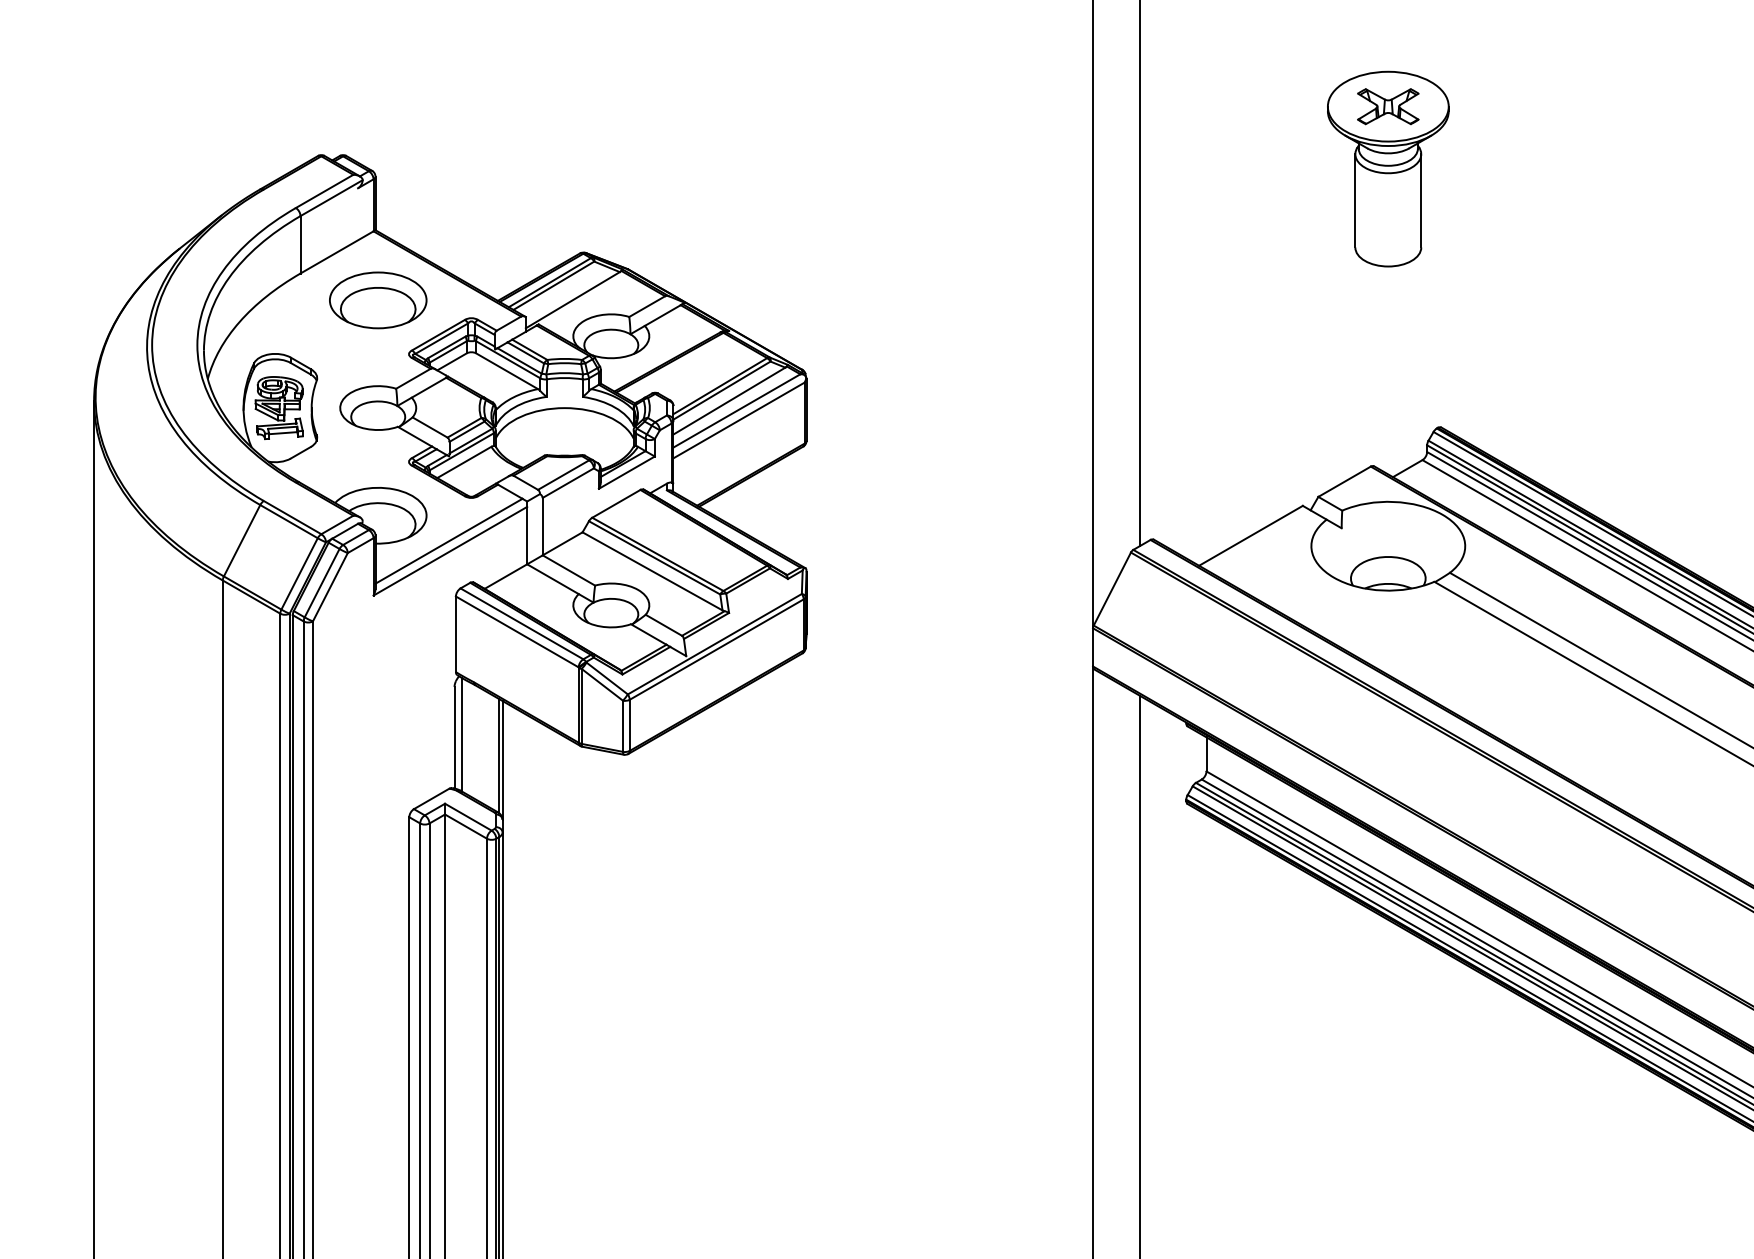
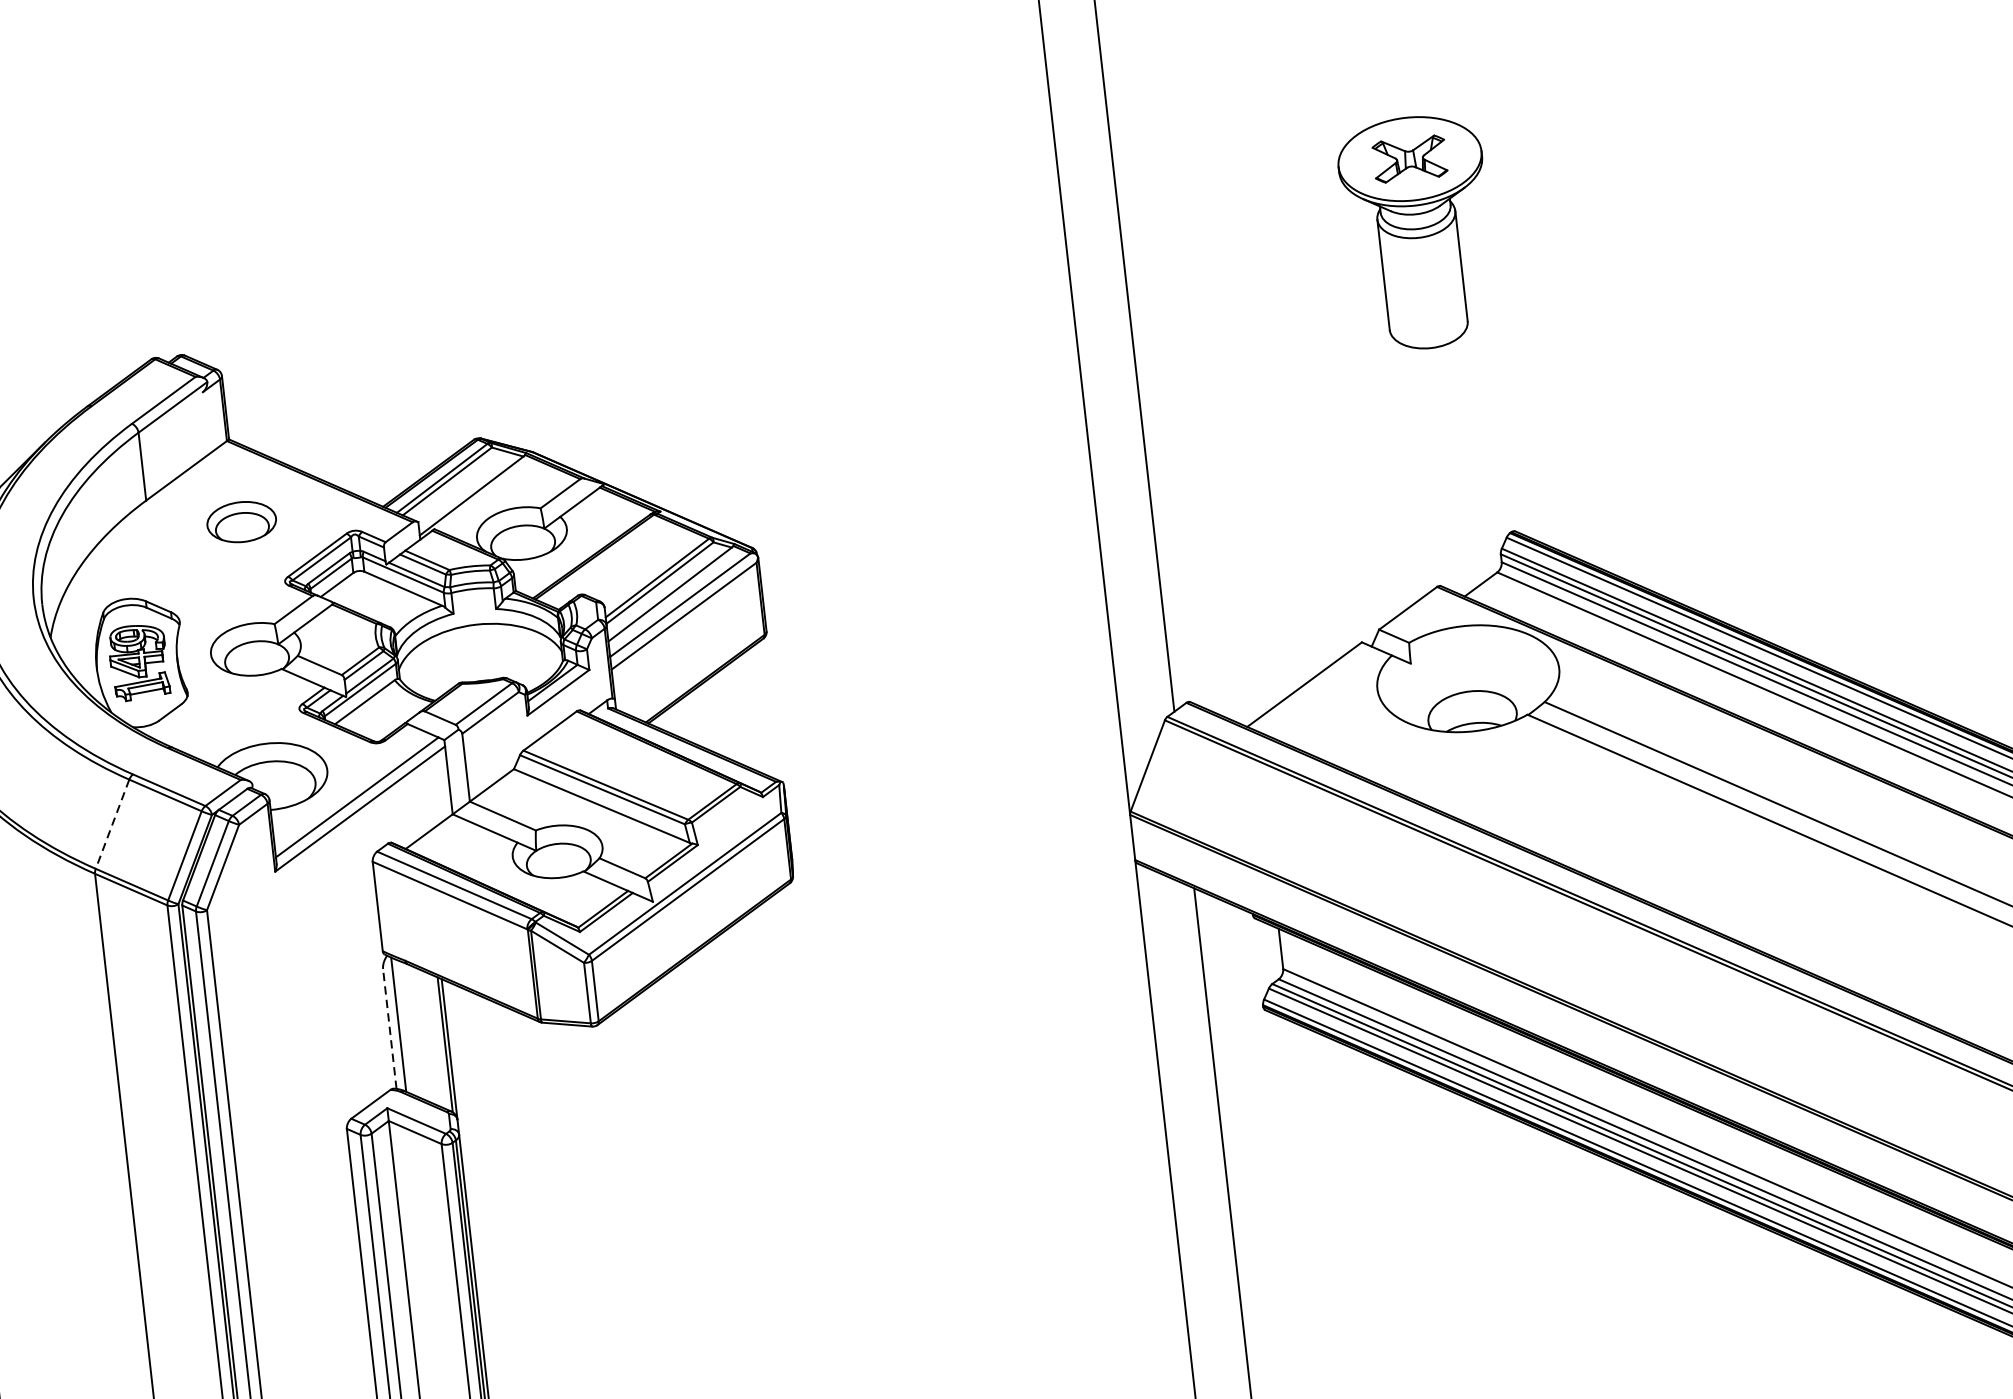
part: (378, 300) -> (241, 522), size x0.6
line: (241, 541) -> (111, 825), solid -> dashed
line: (454, 737) -> (389, 1028), solid -> dashed

